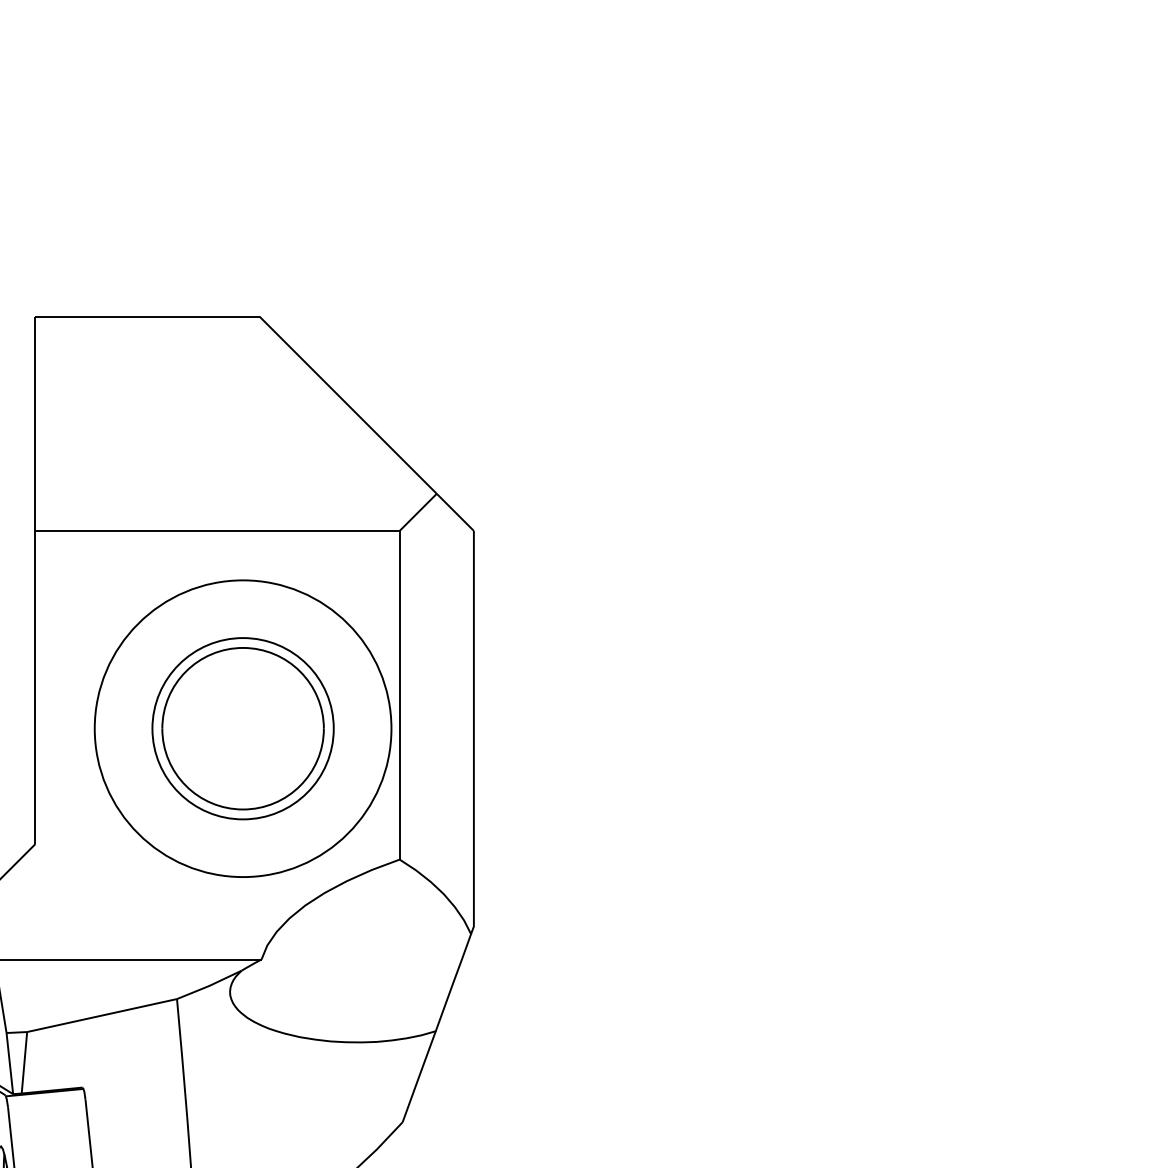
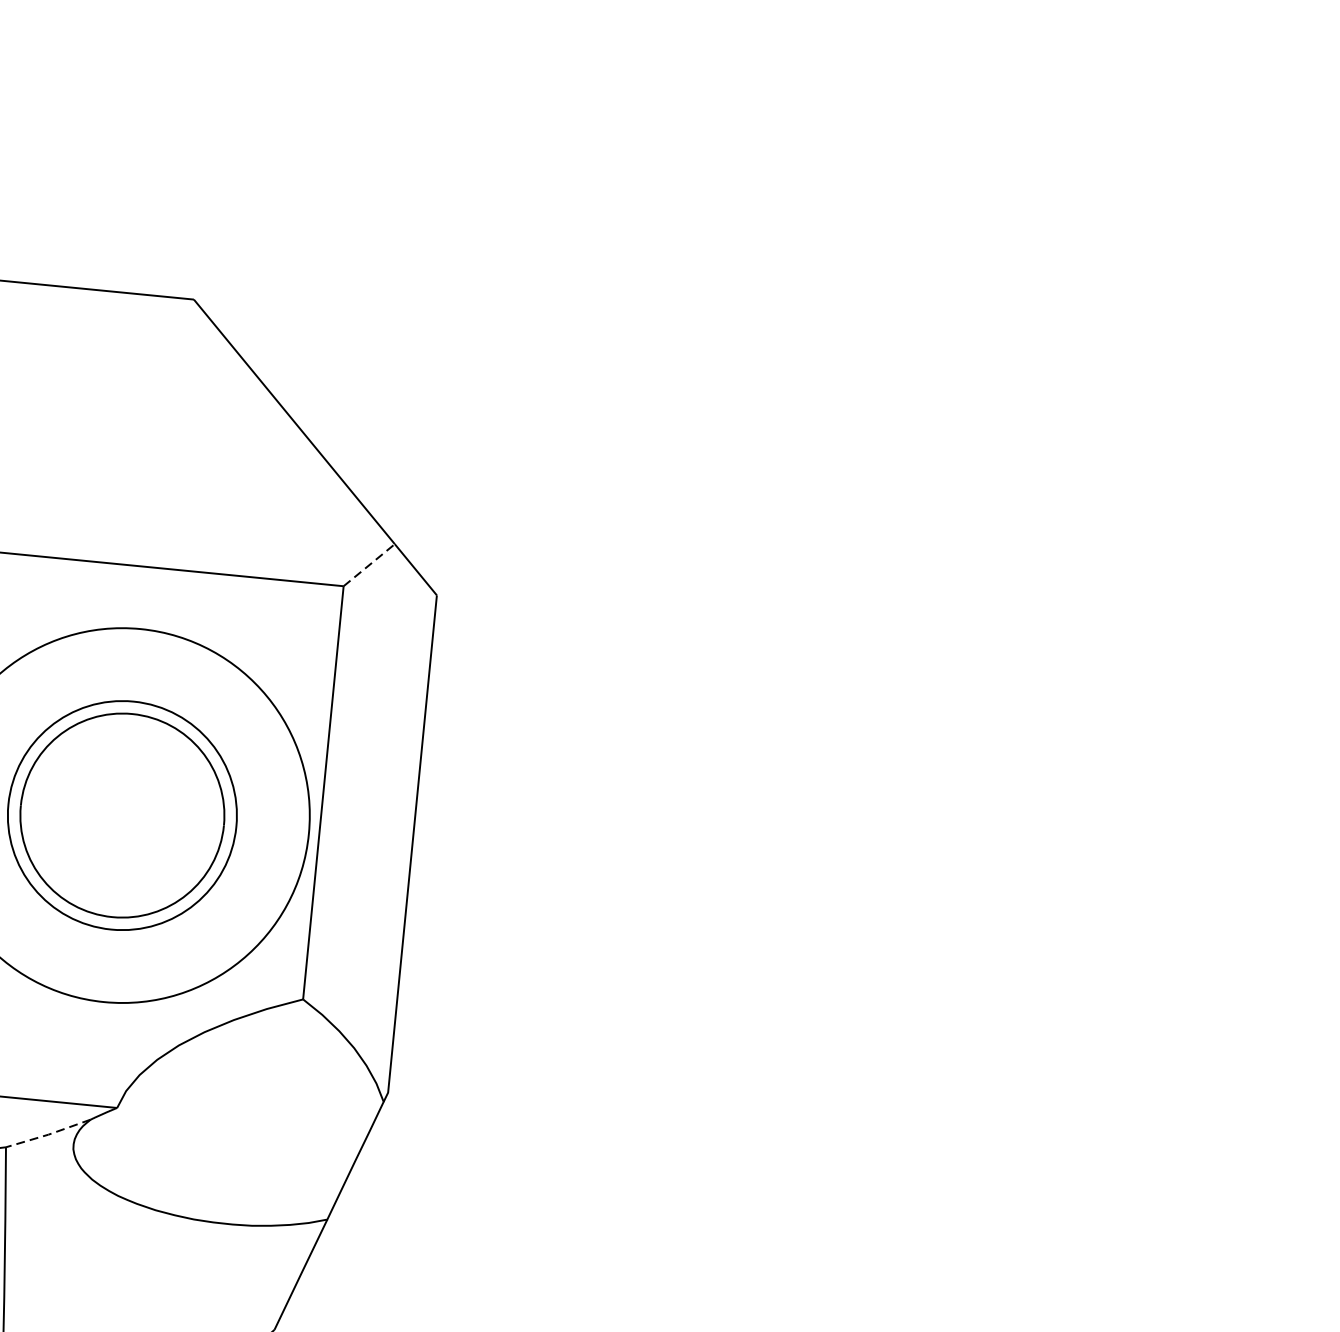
line: (418, 512) -> (369, 565), solid -> dashed
line: (209, 985) -> (48, 1134), solid -> dashed

